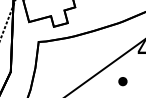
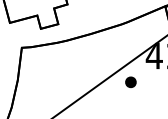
part: (122, 81) -> (130, 82), moved

